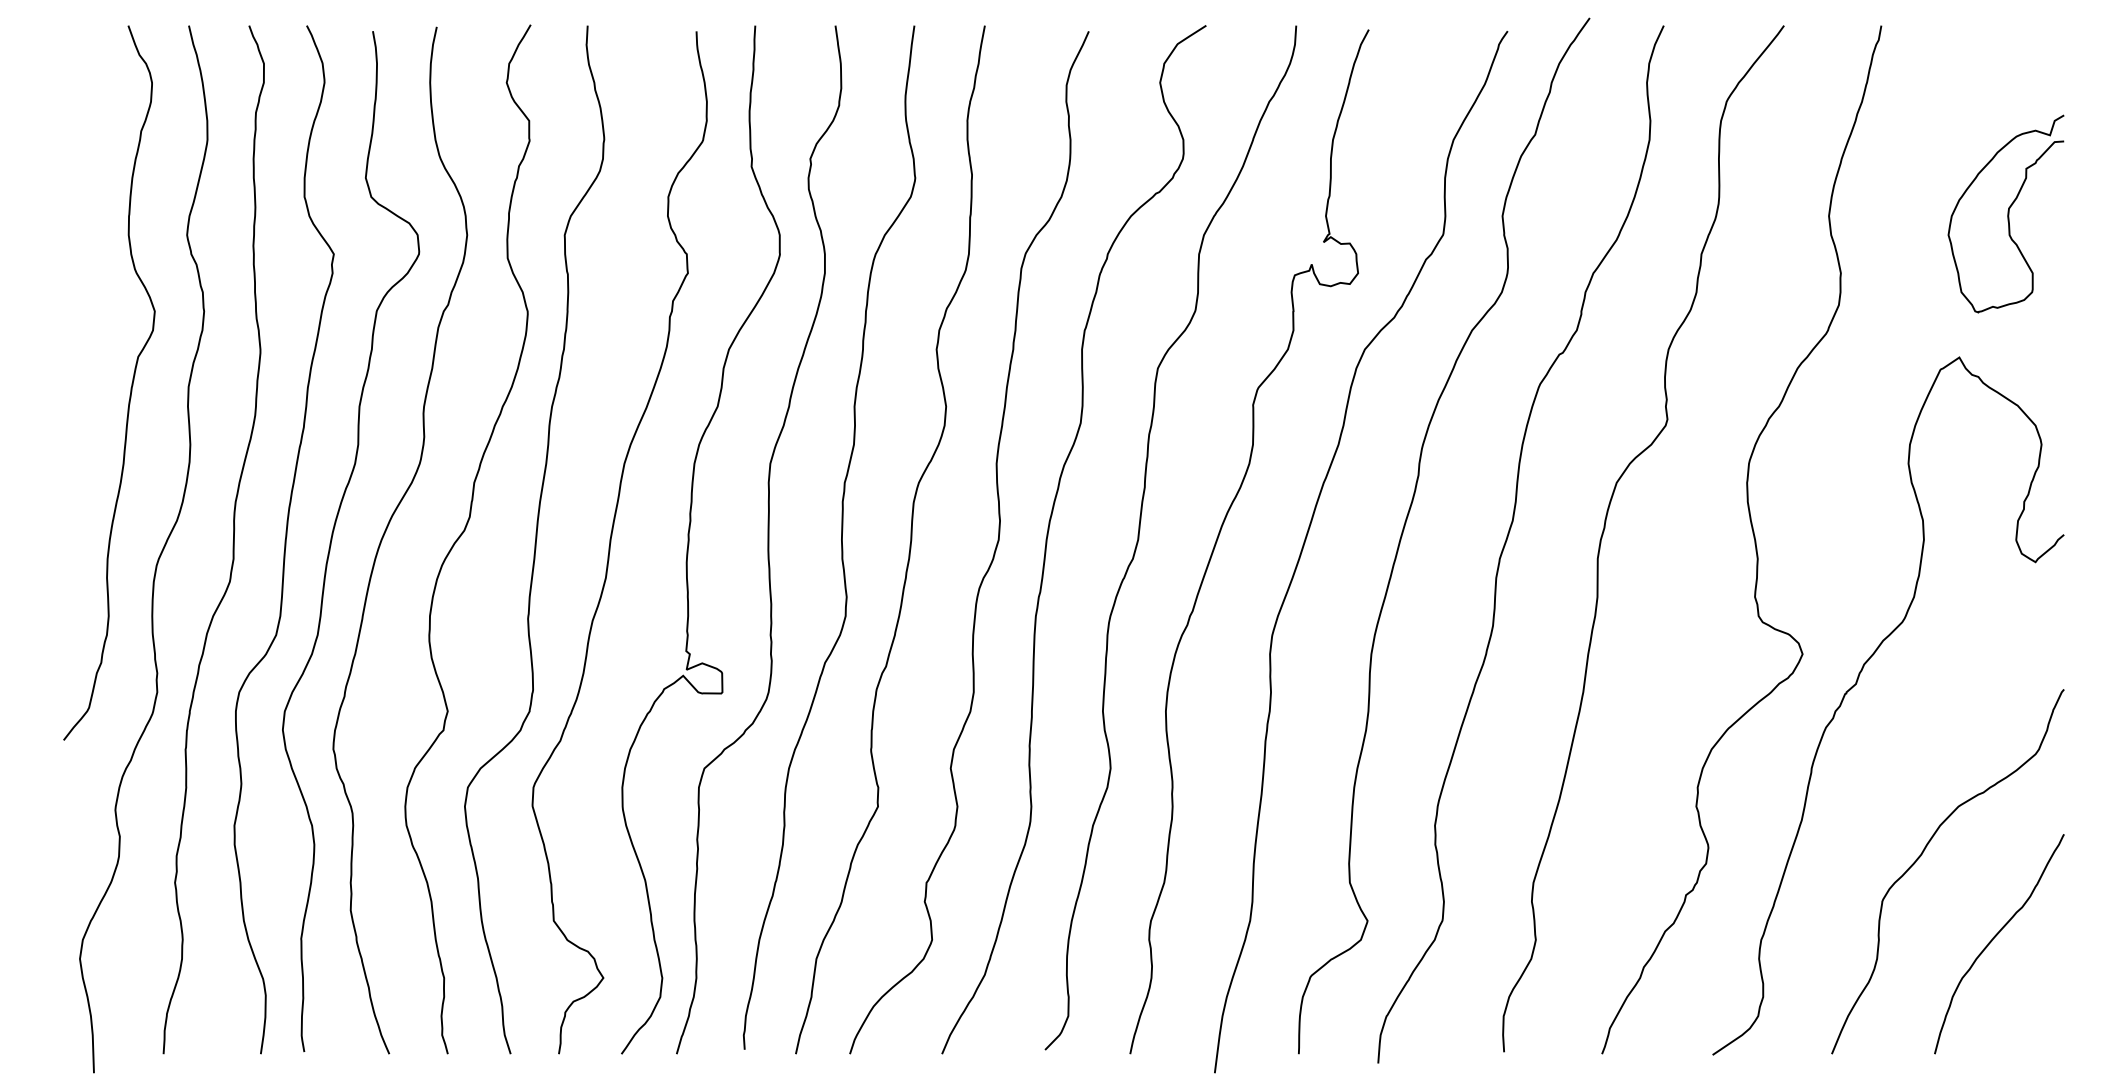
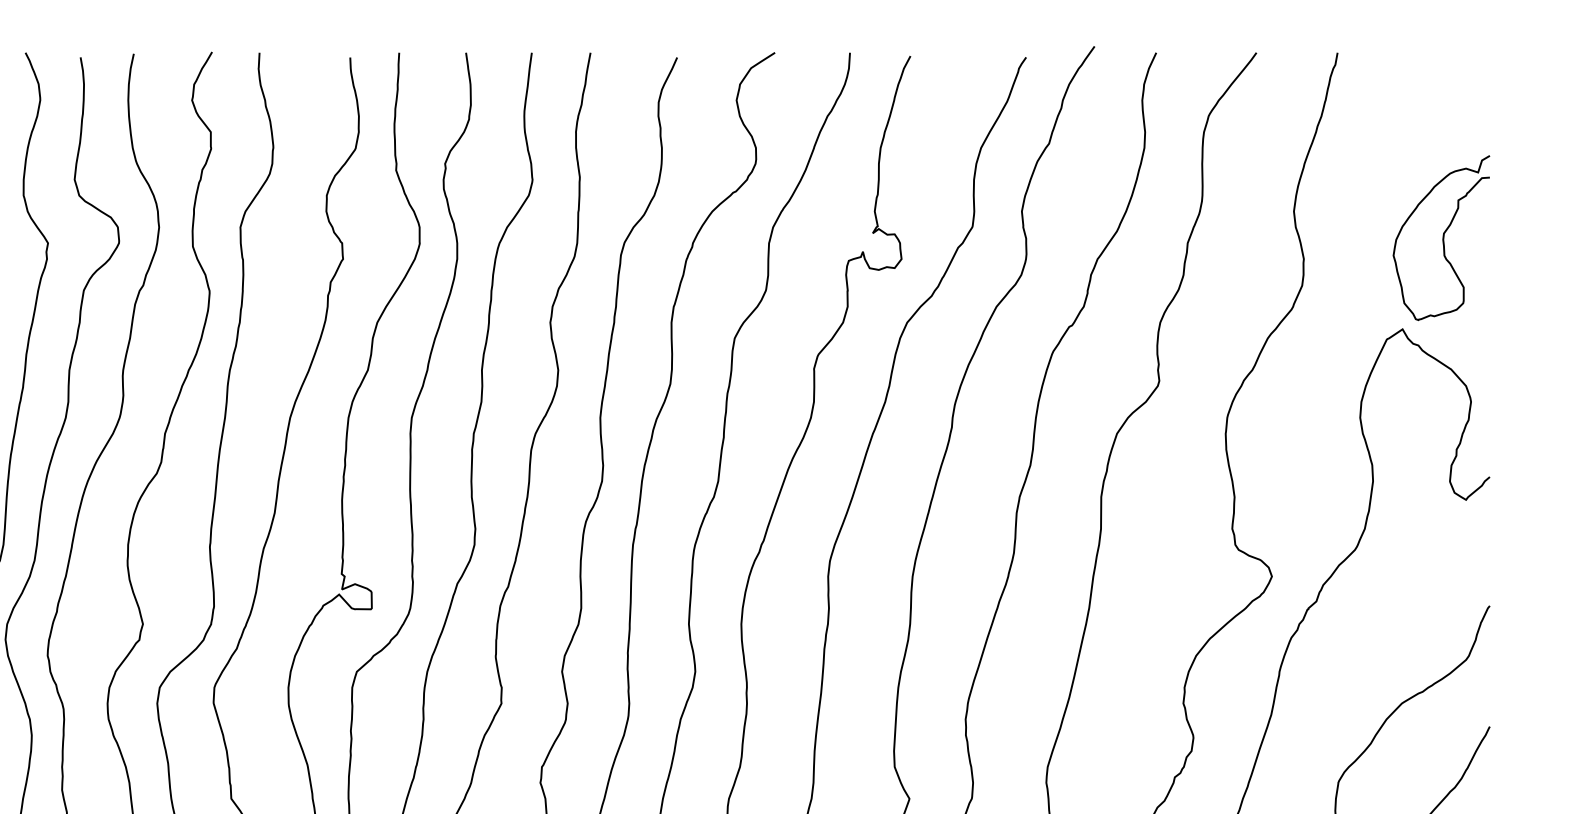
curve: (2007, 213) -> (1442, 237), moved

